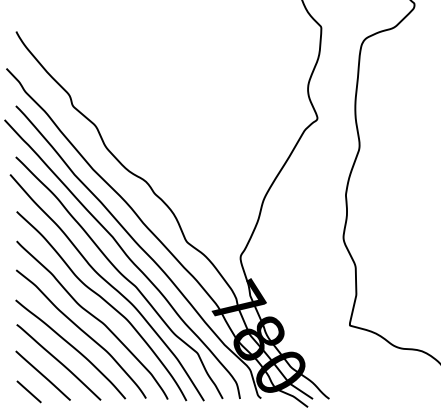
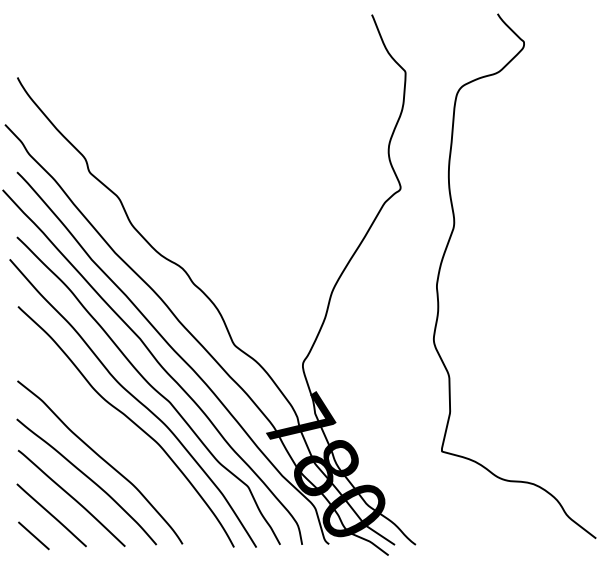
curve: (94, 317) -> (116, 441), removed

